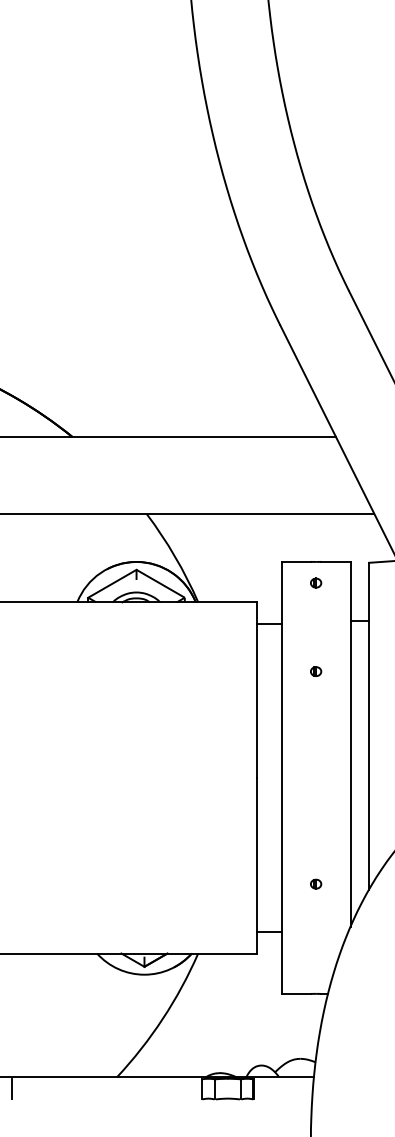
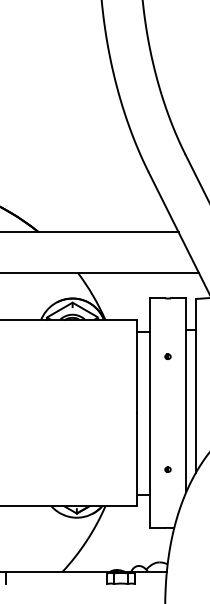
part: (315, 582) -> (167, 309), removed

